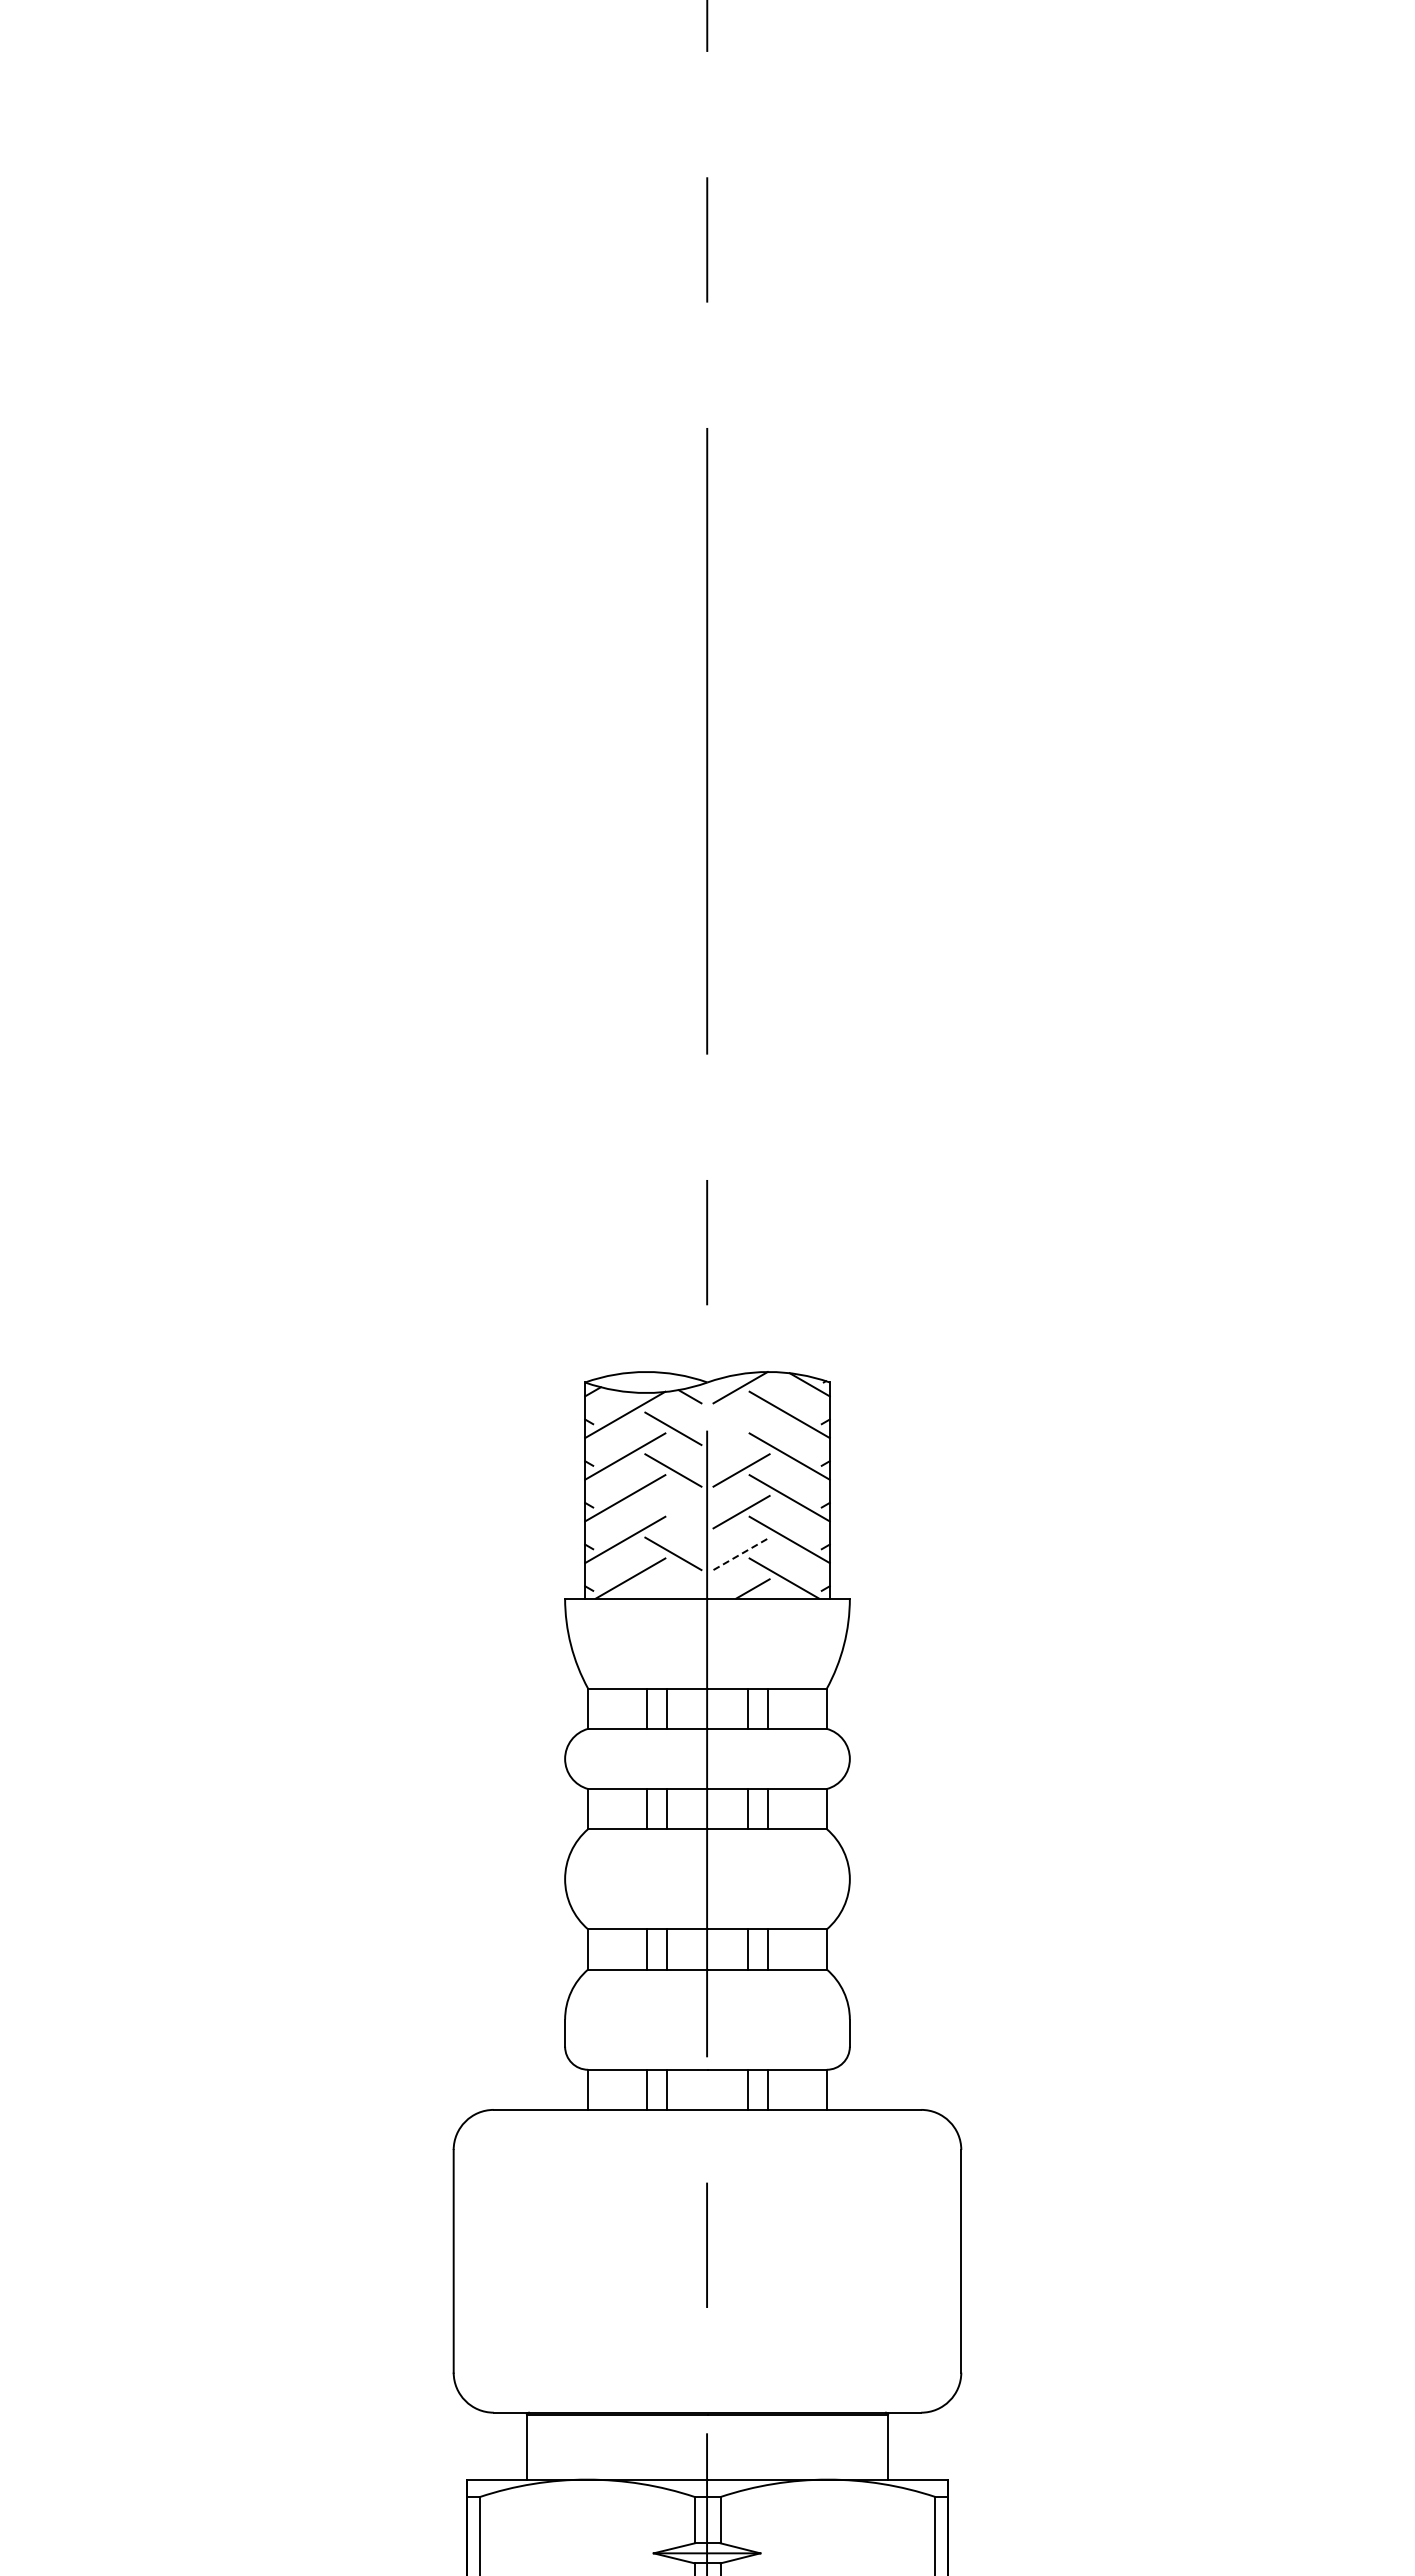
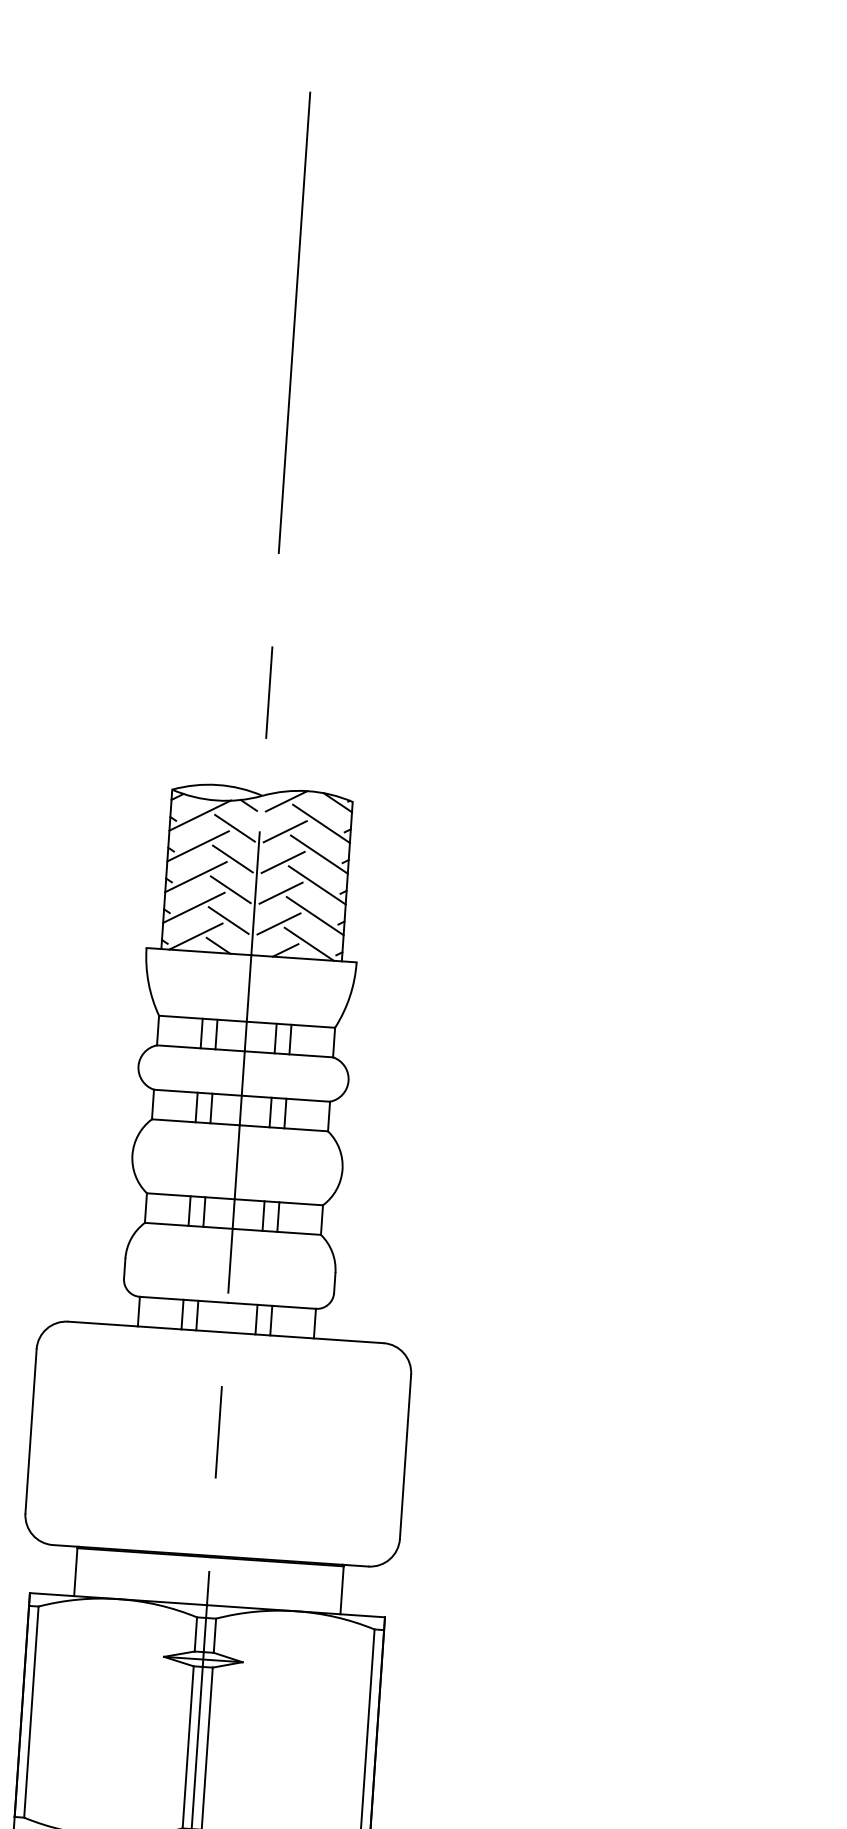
line: (741, 1428) -> (285, 831), added
line: (673, 1511) -> (230, 889), added
line: (742, 1553) -> (279, 923), dashed -> solid
line: (661, 1588) -> (218, 945), added

